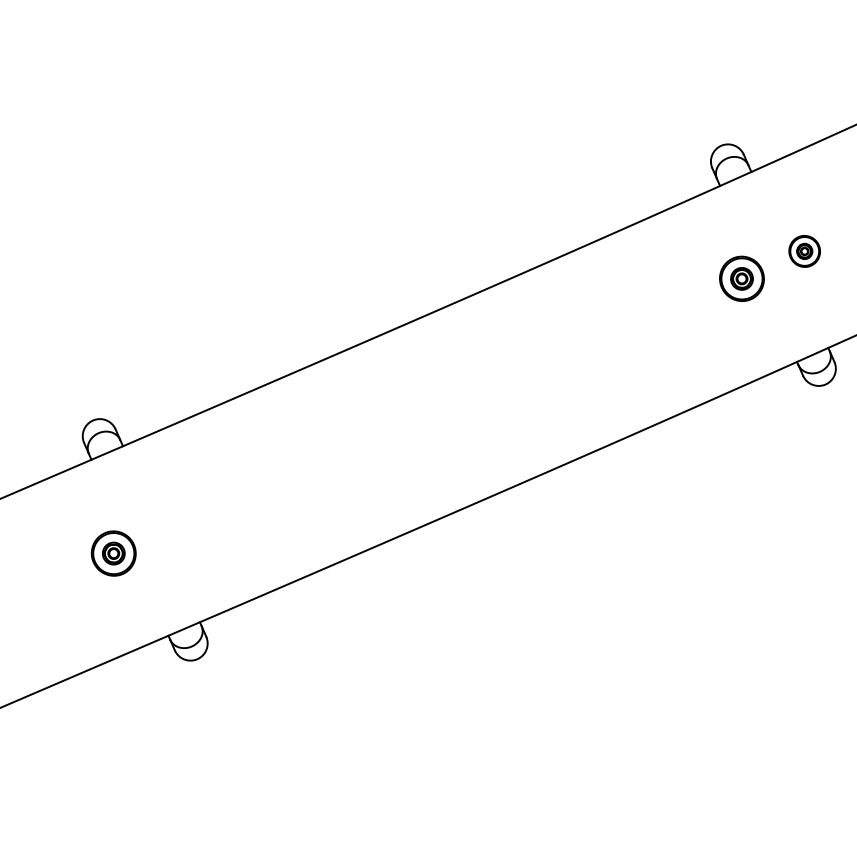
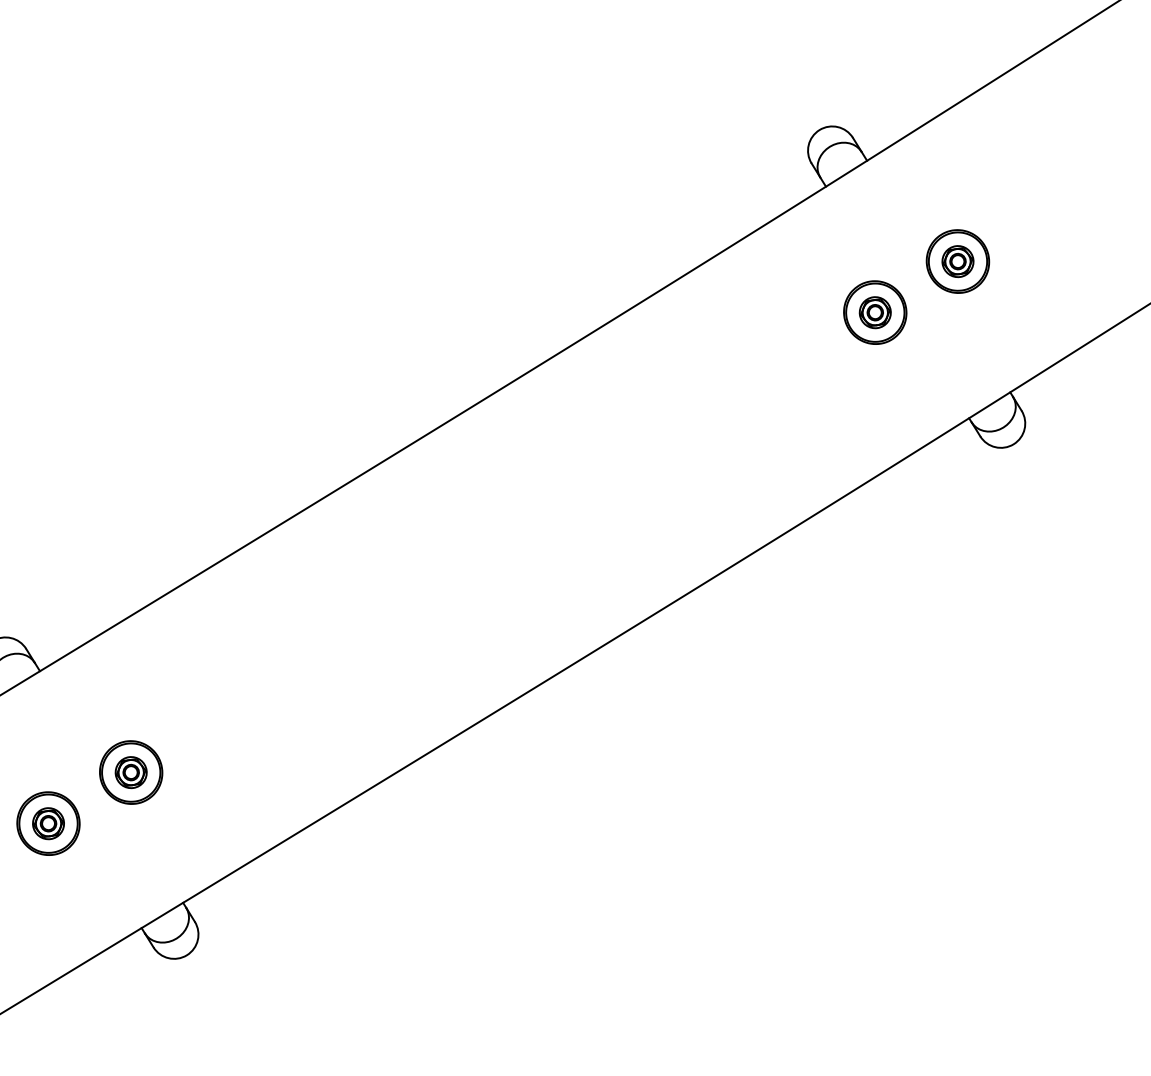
part: (804, 251) -> (957, 261), size x1.43
part: (176, 526) -> (131, 773), added

